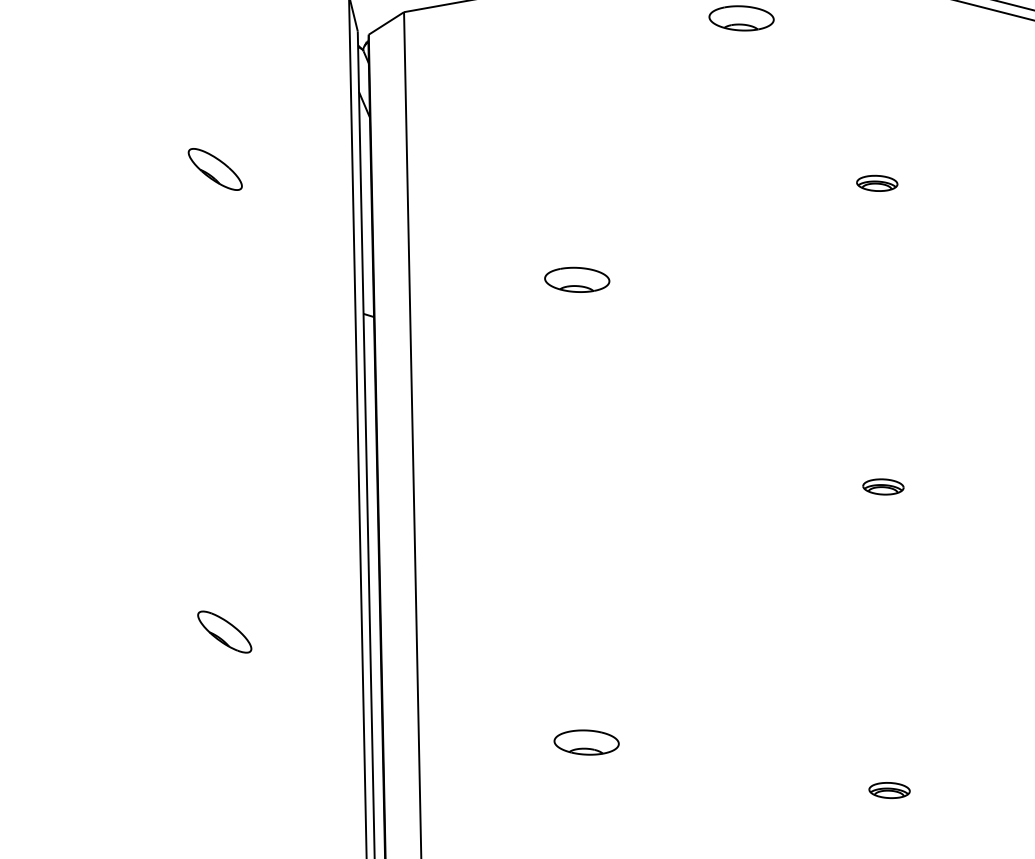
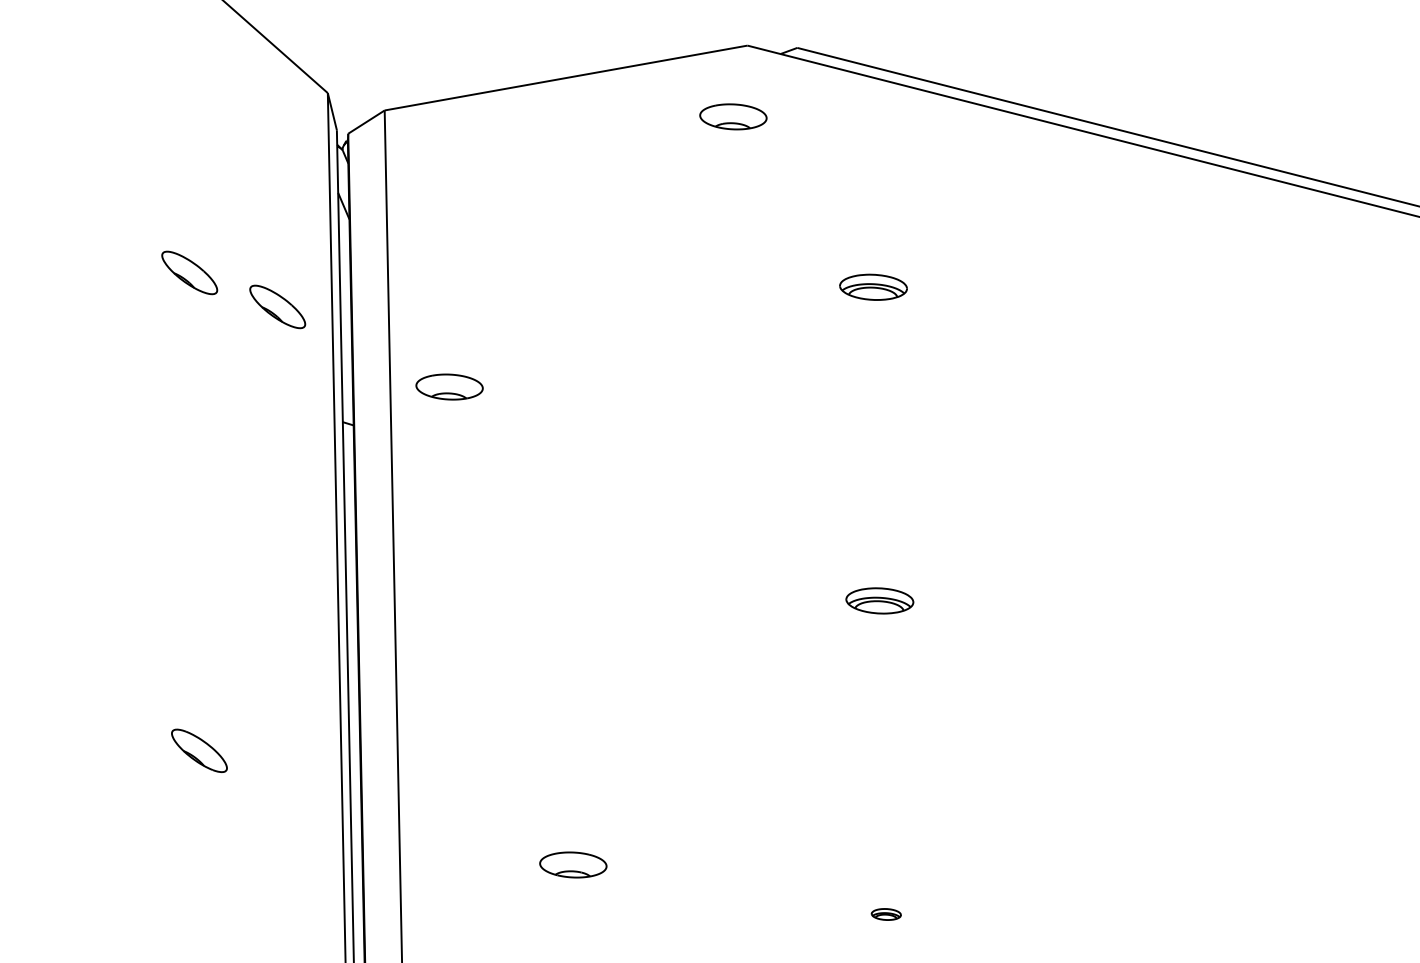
part: (877, 183) -> (873, 287), size x1.6
part: (300, 201) -> (277, 306), added
part: (577, 279) -> (449, 386), moved
part: (883, 486) -> (879, 600), size x1.6
part: (889, 790) -> (886, 914), size x0.7

